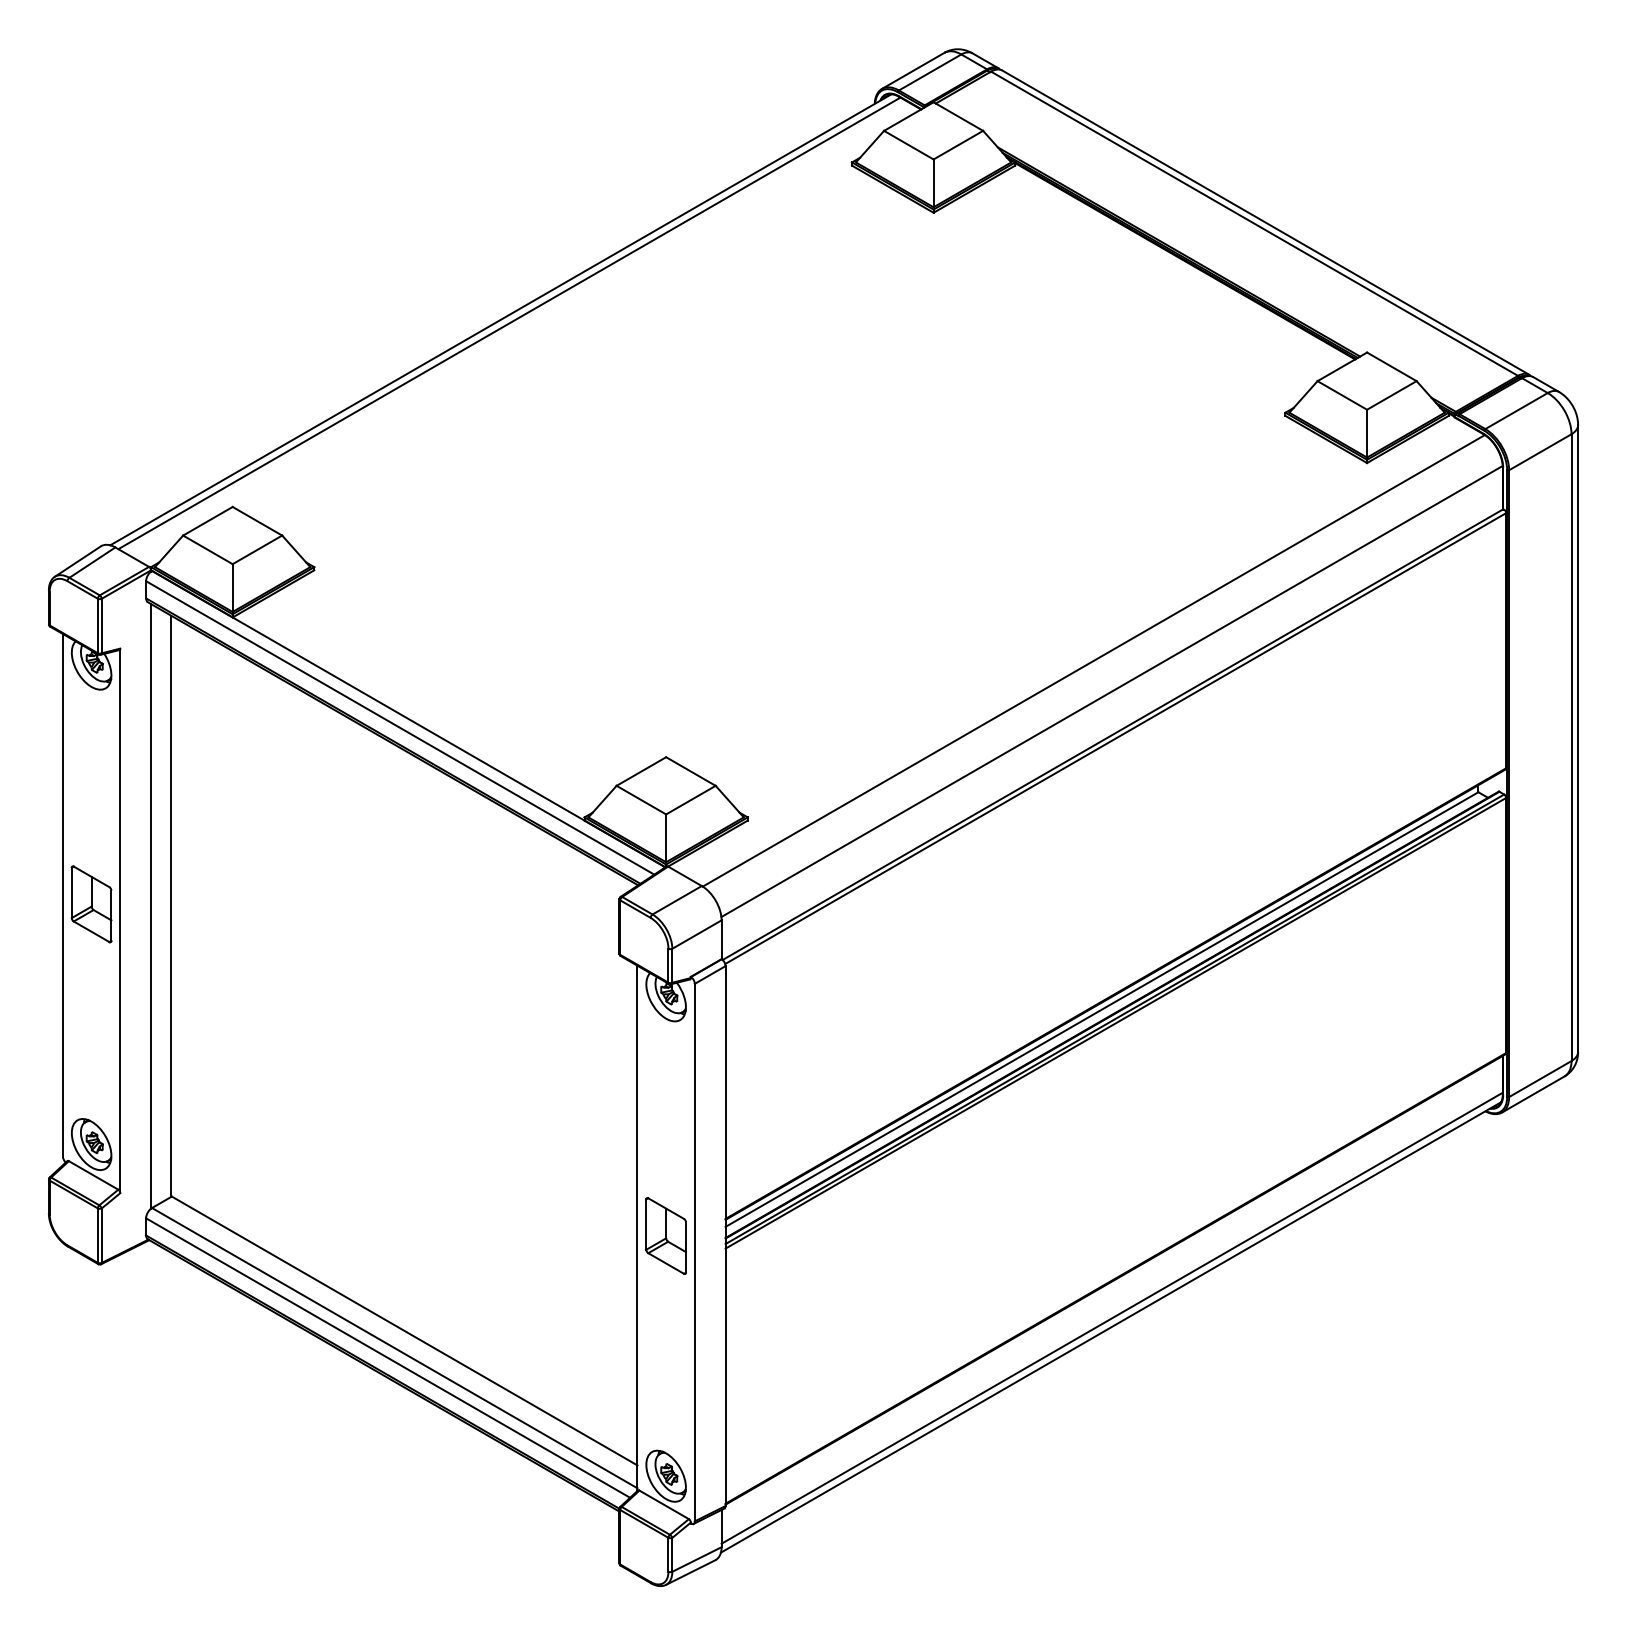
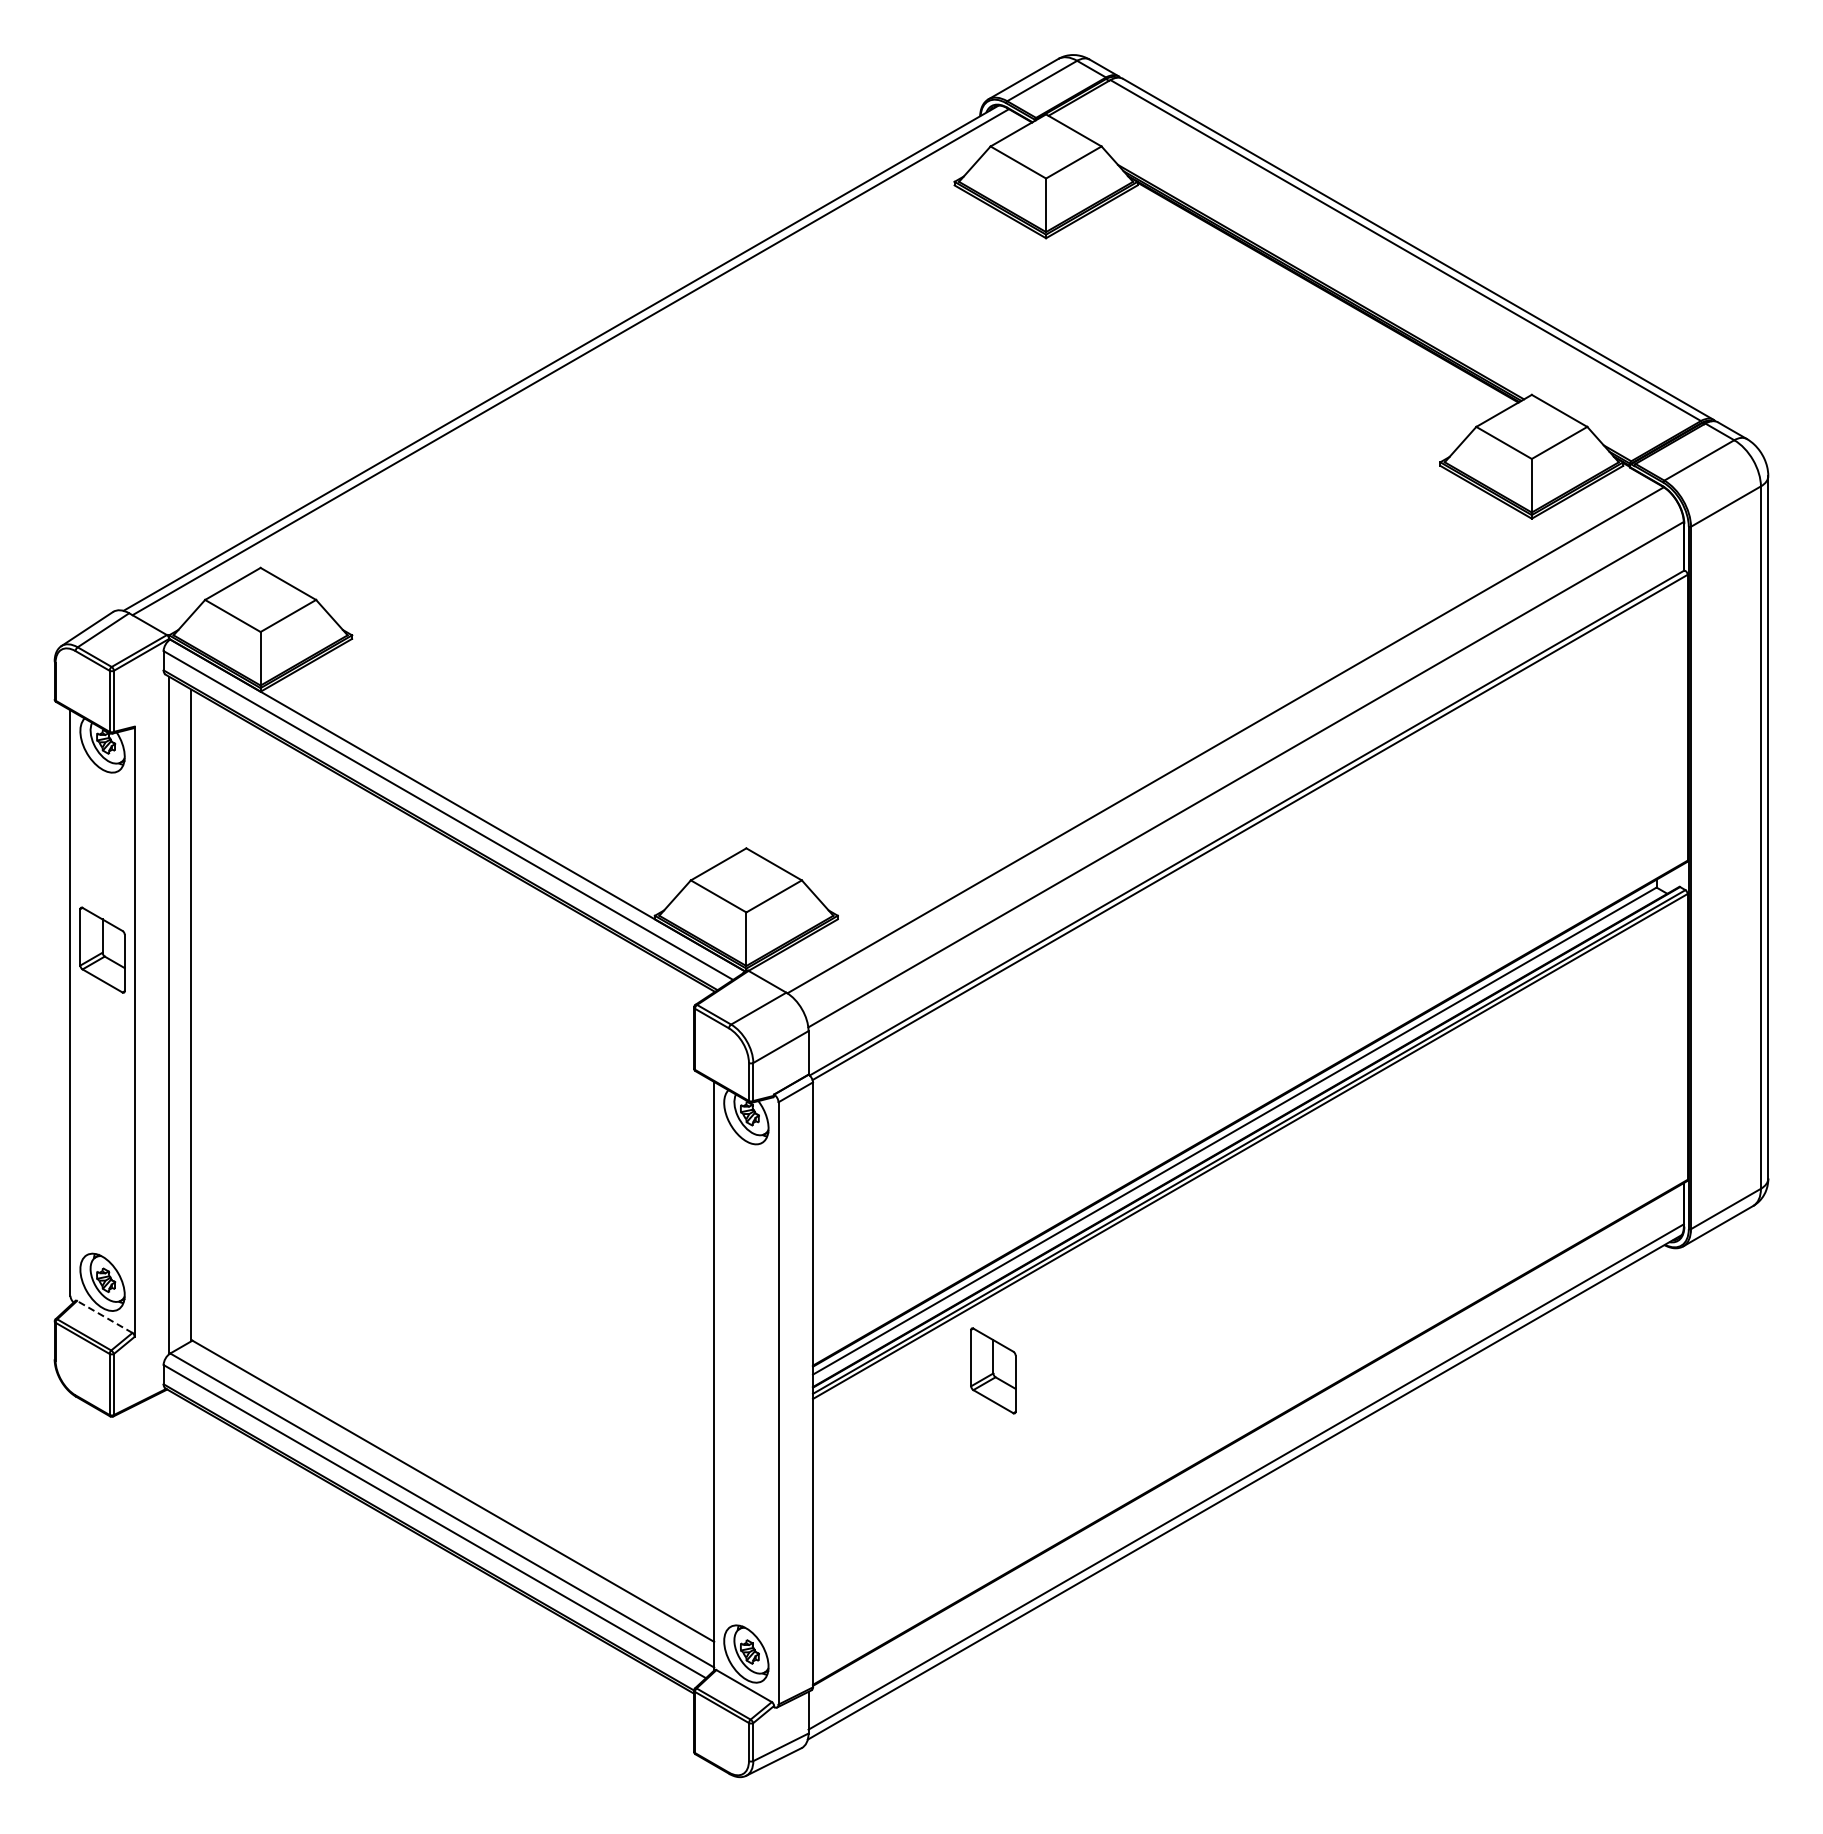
part: (91, 903) -> (102, 949), moved
line: (93, 1175) -> (104, 1316), solid -> dashed
part: (666, 1235) -> (993, 1370), moved

